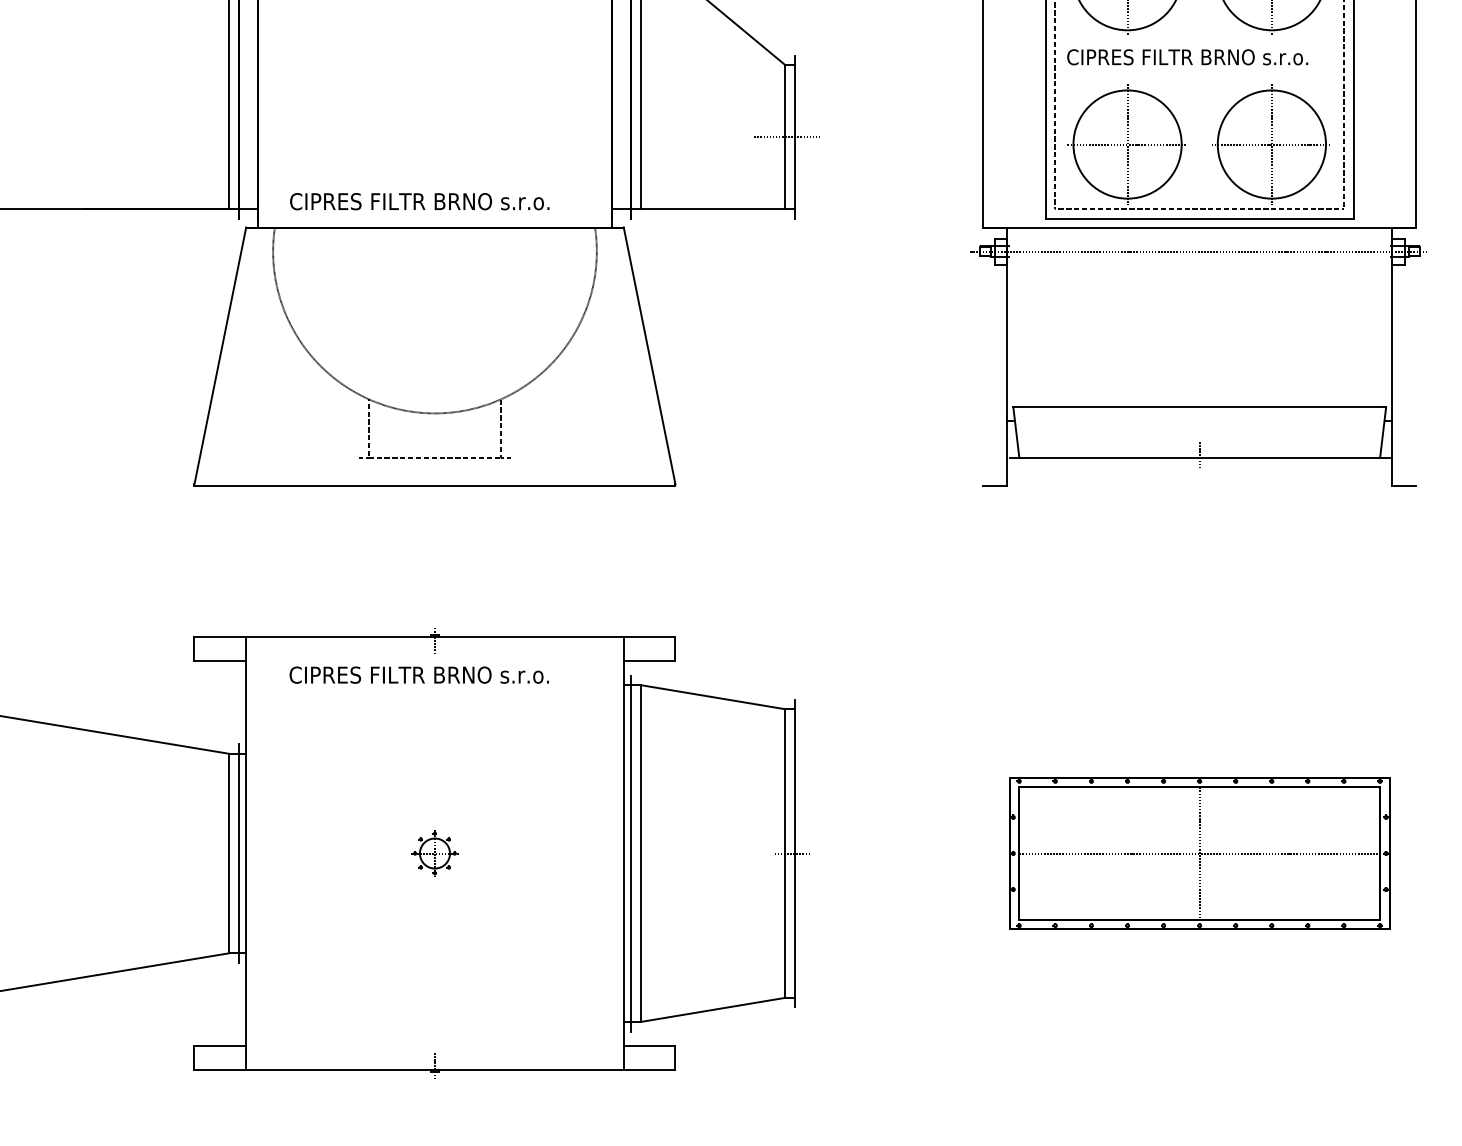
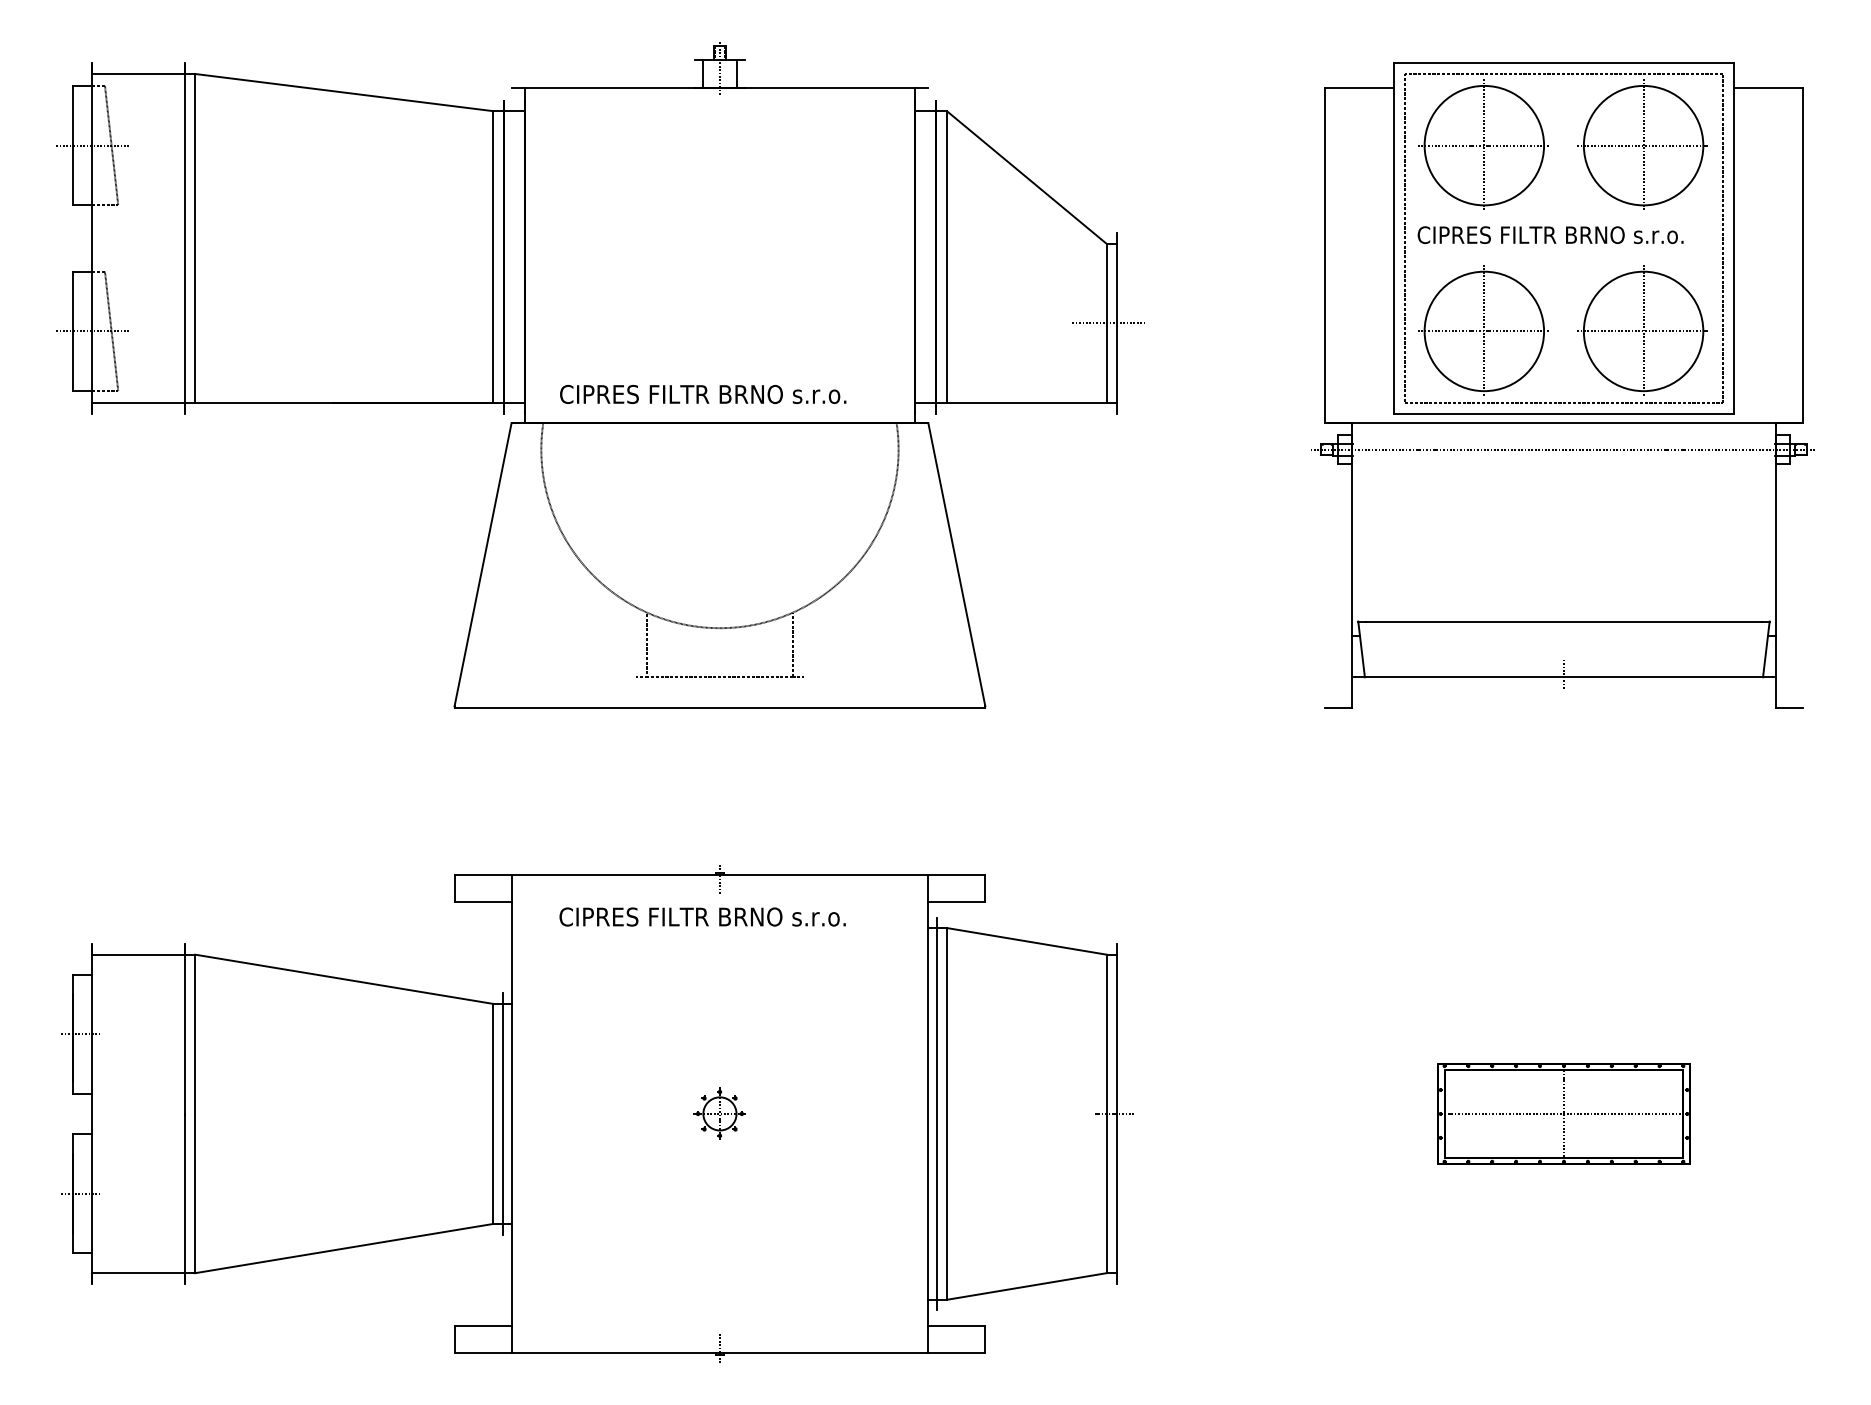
part: (1199, 853) -> (1563, 1113), size x0.6

